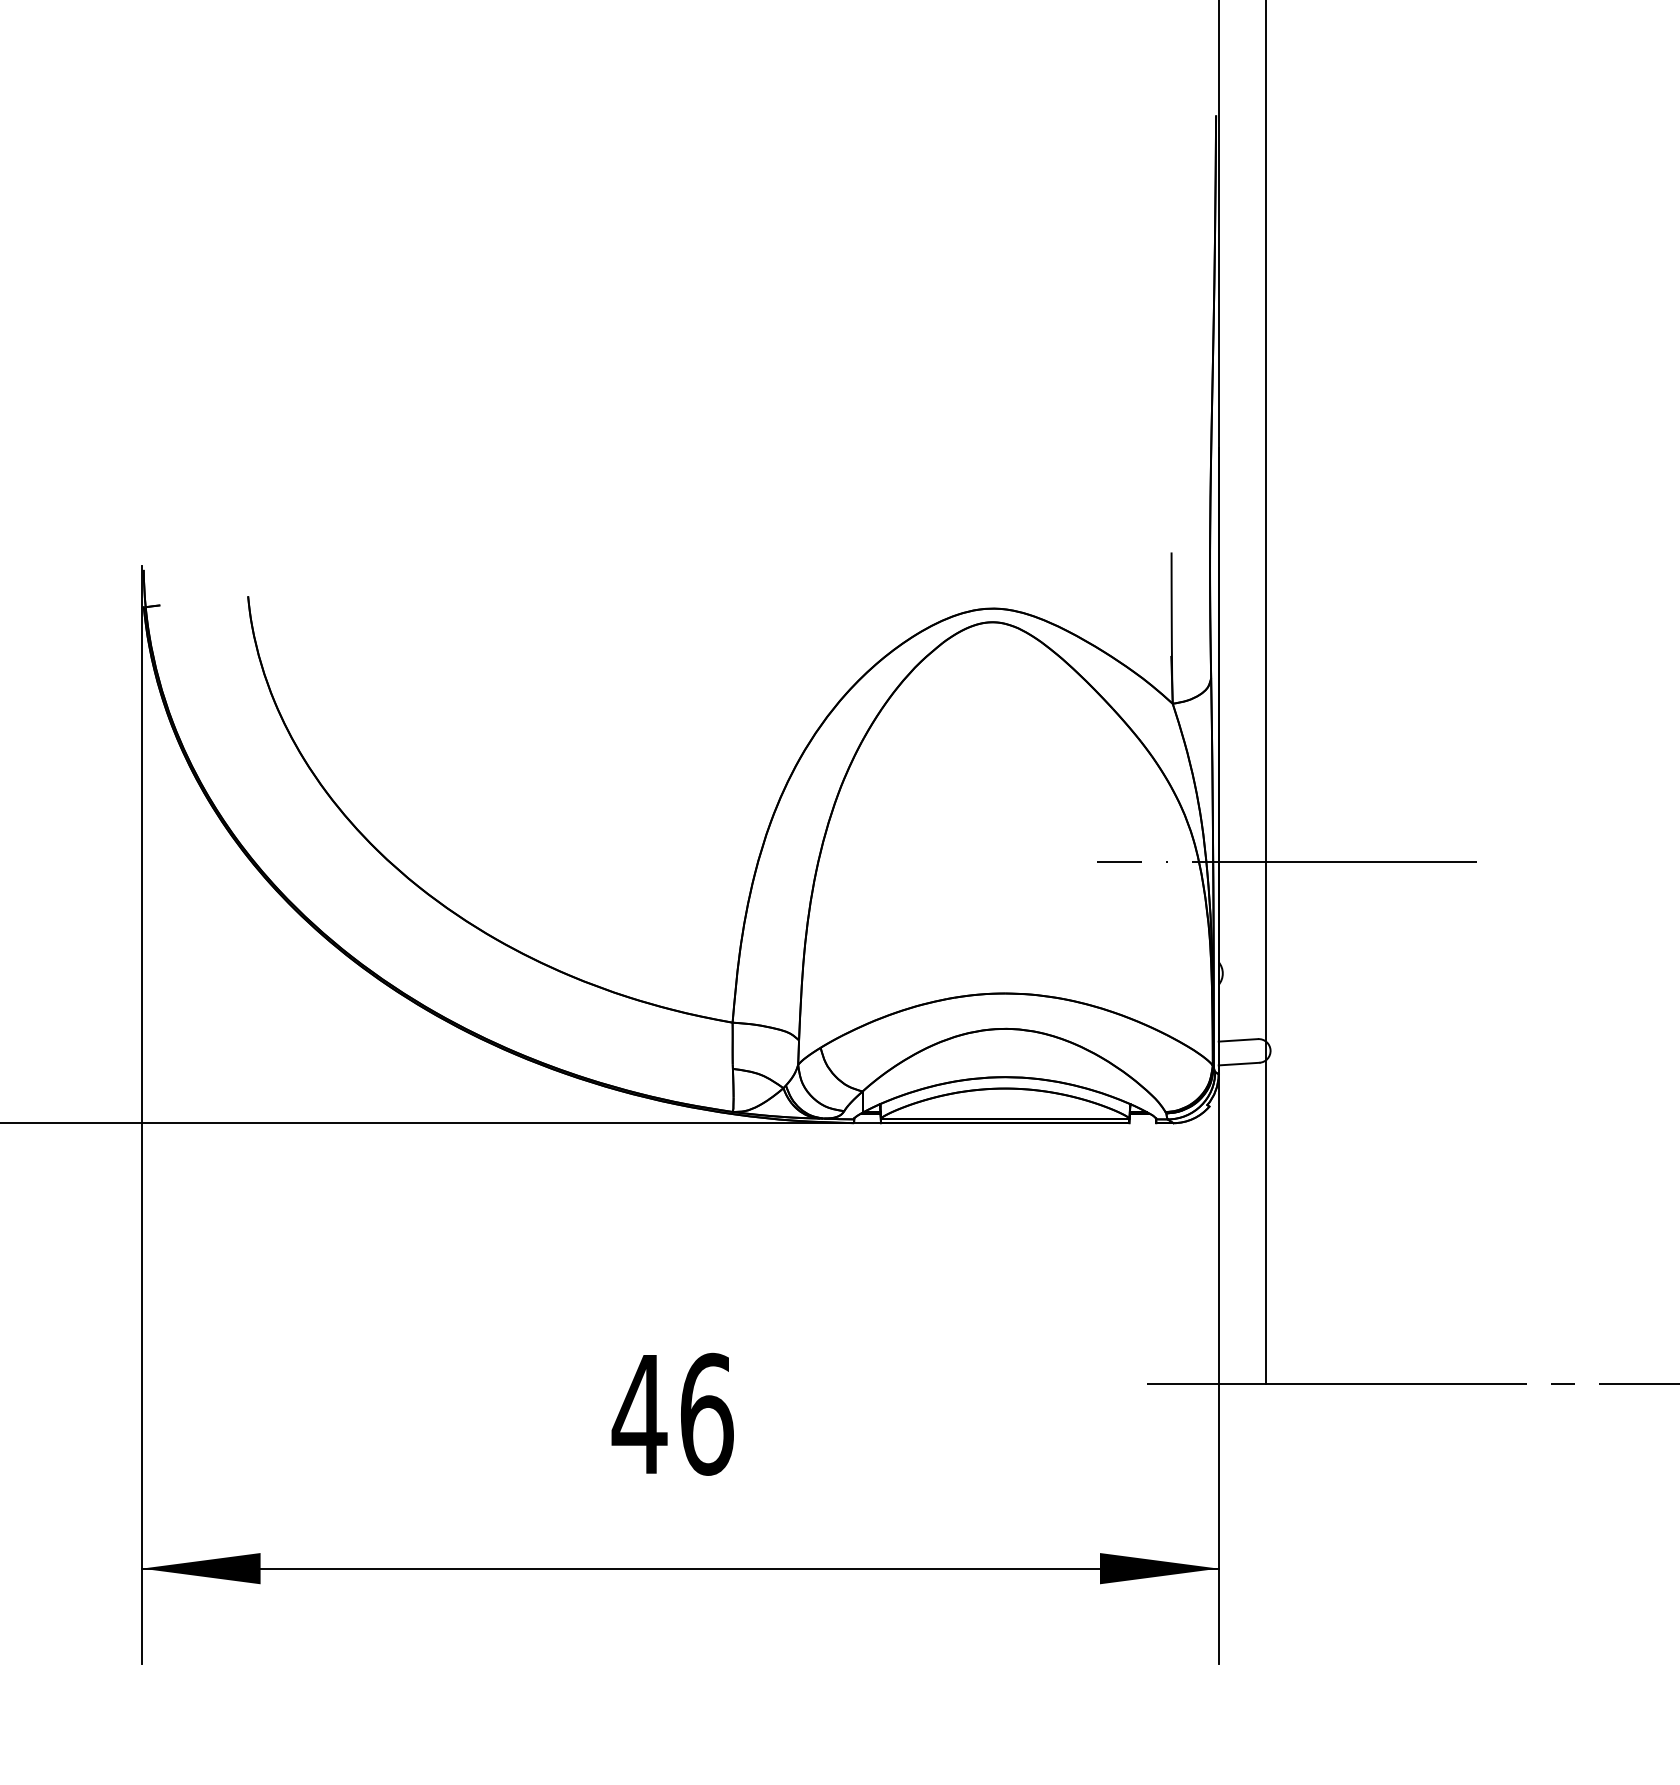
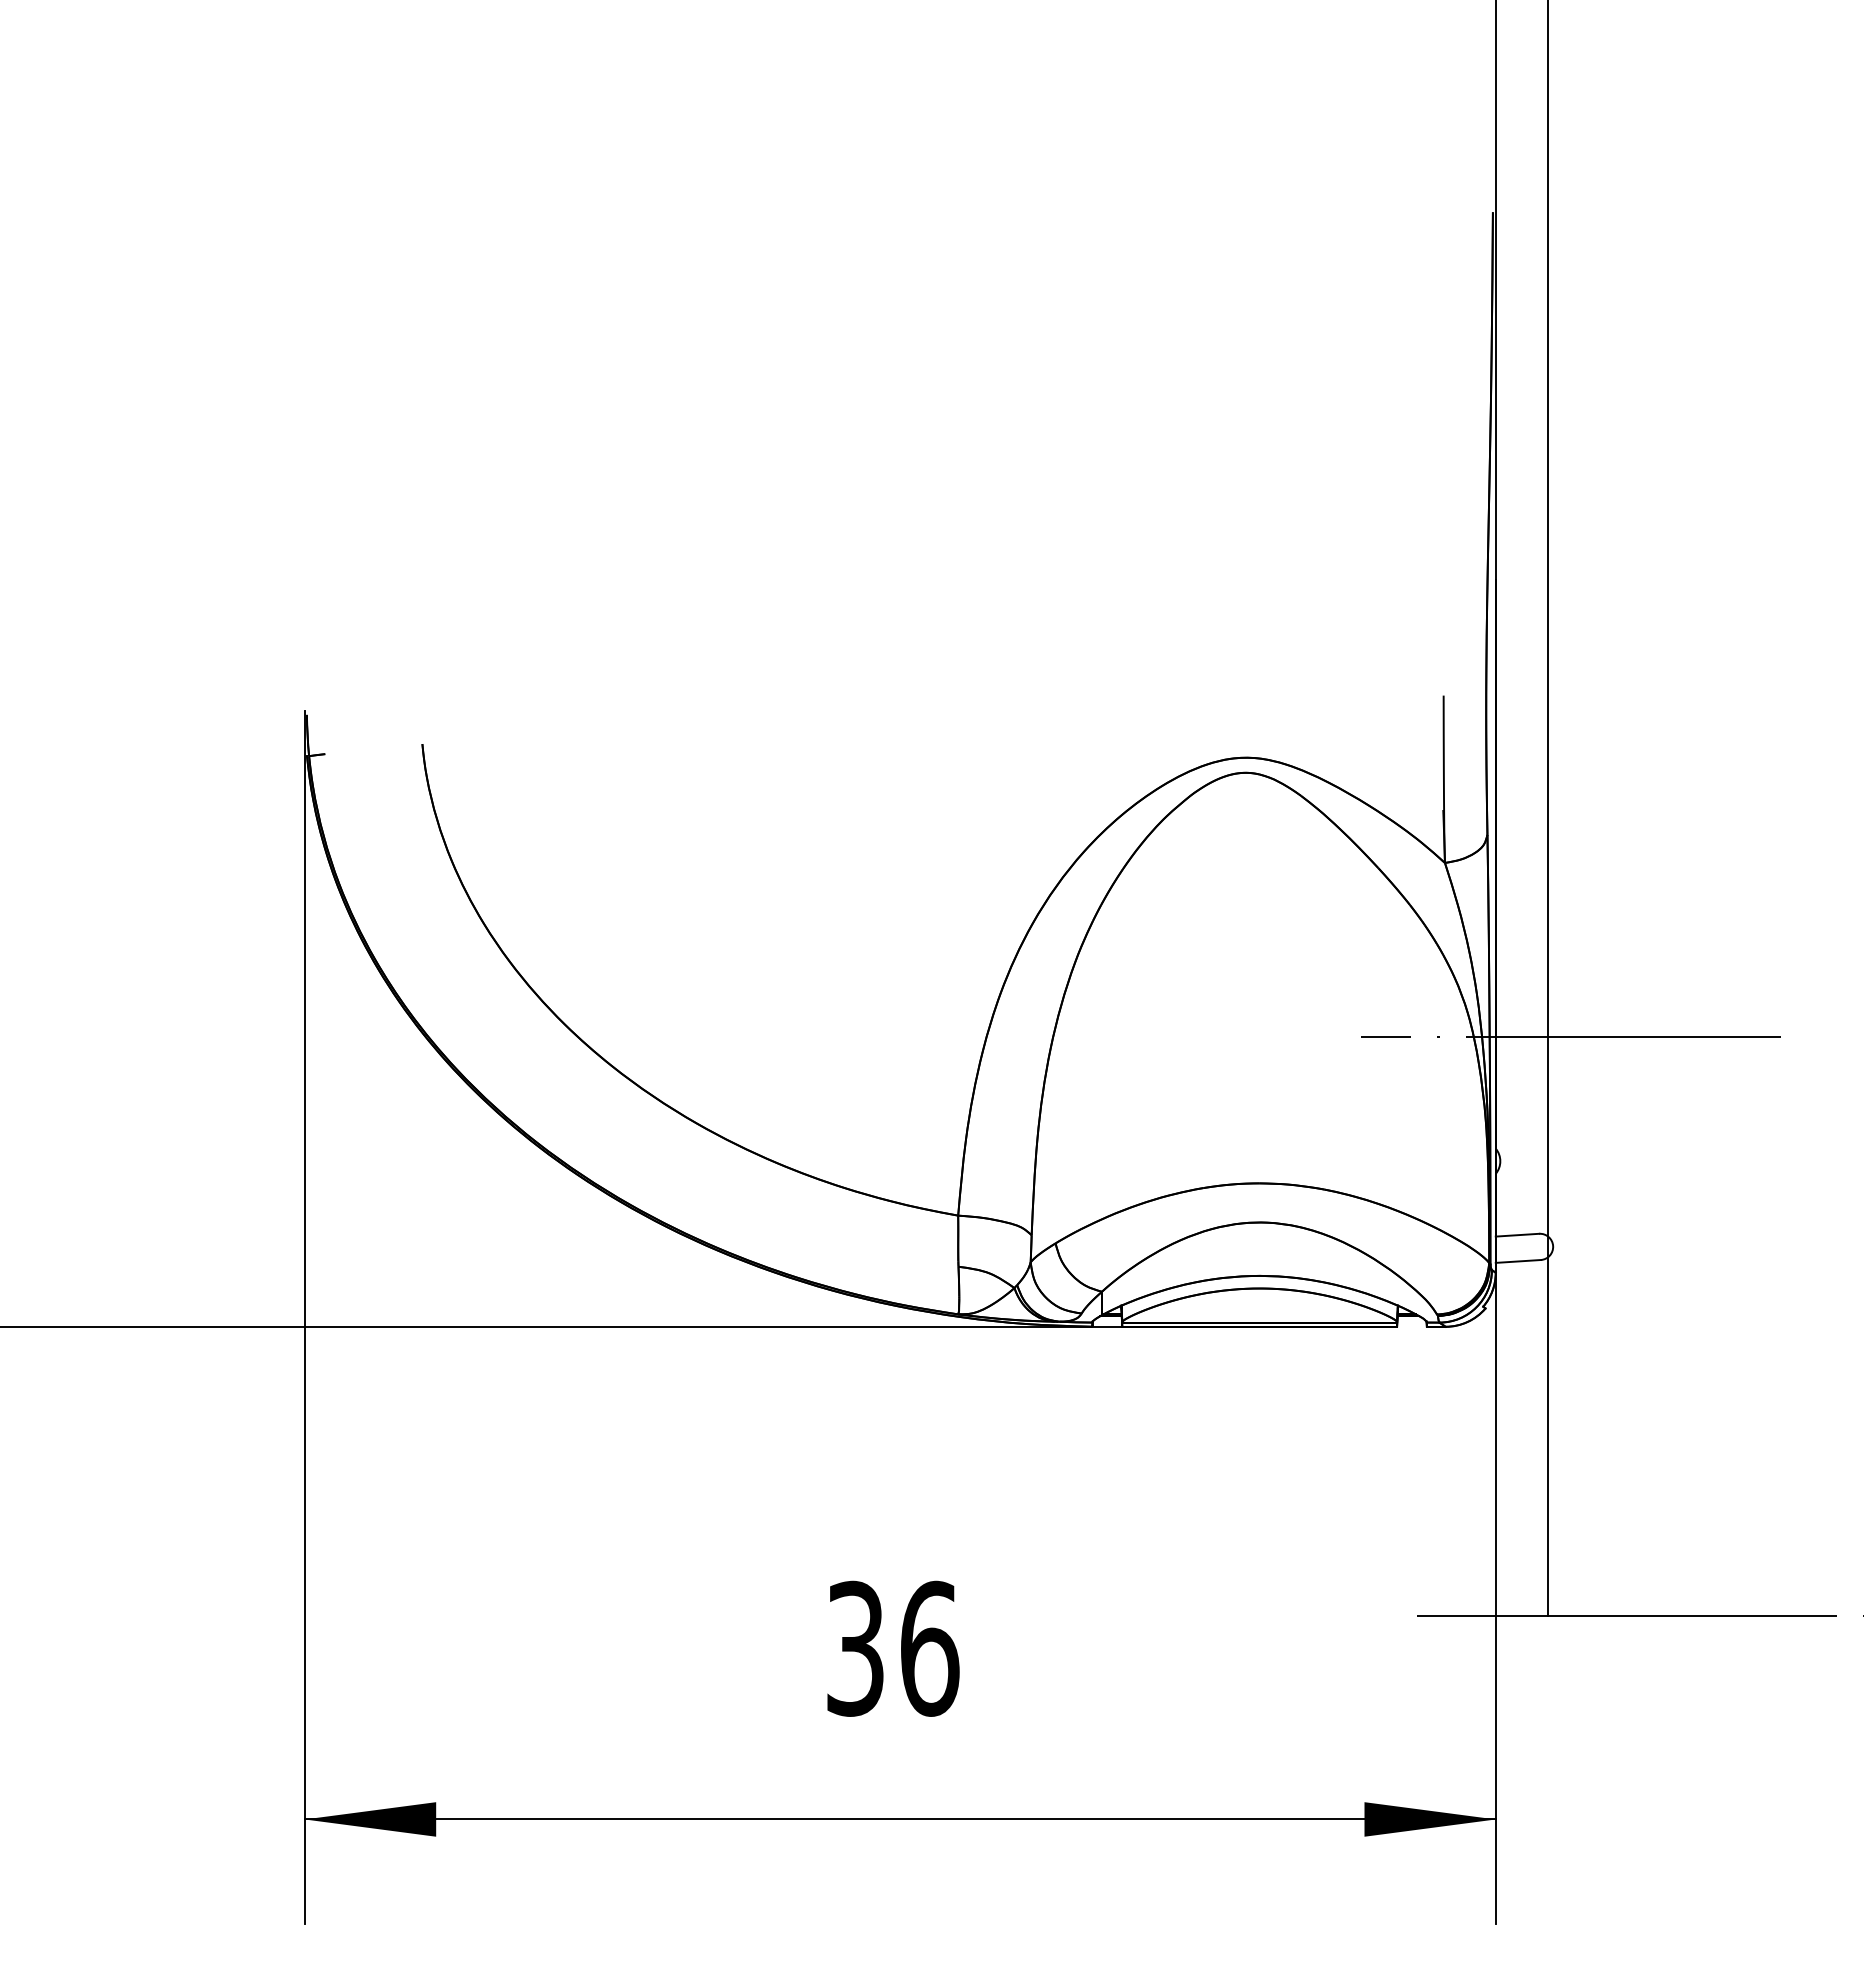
text: (639, 1414) -> (855, 1648), 46 -> 36

